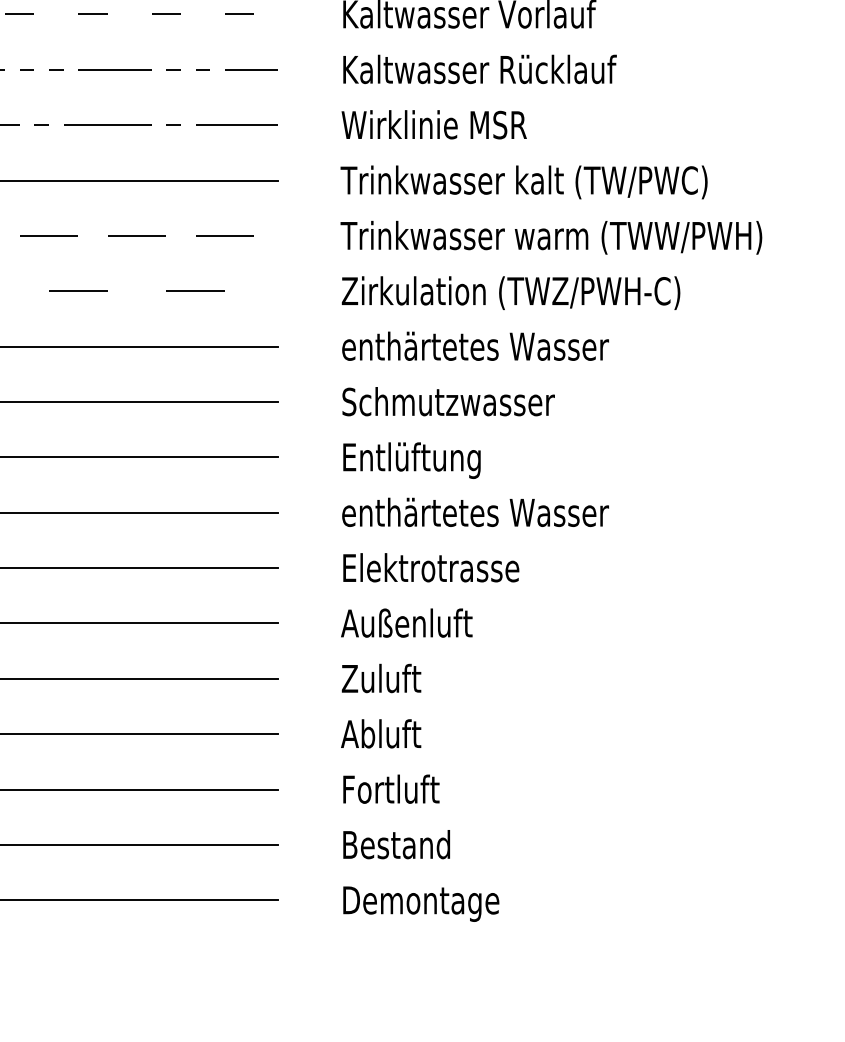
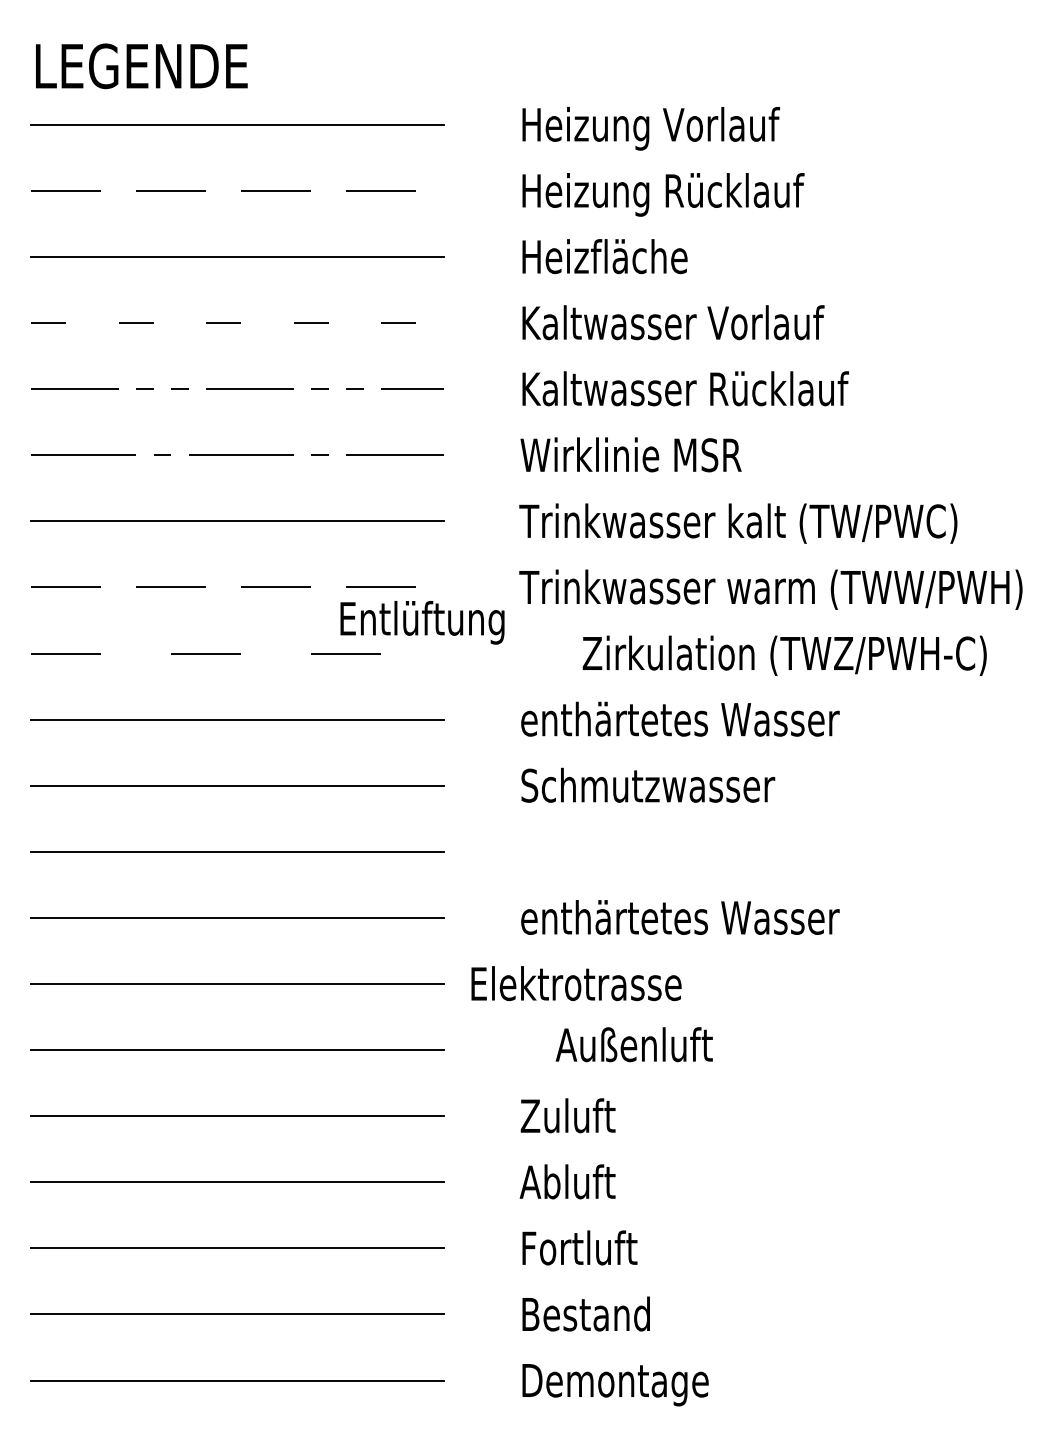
text: (510, 292) -> (784, 655), moved
text: (411, 460) -> (422, 622), moved
text: (431, 567) -> (576, 983), moved
text: (406, 622) -> (633, 1044), moved

